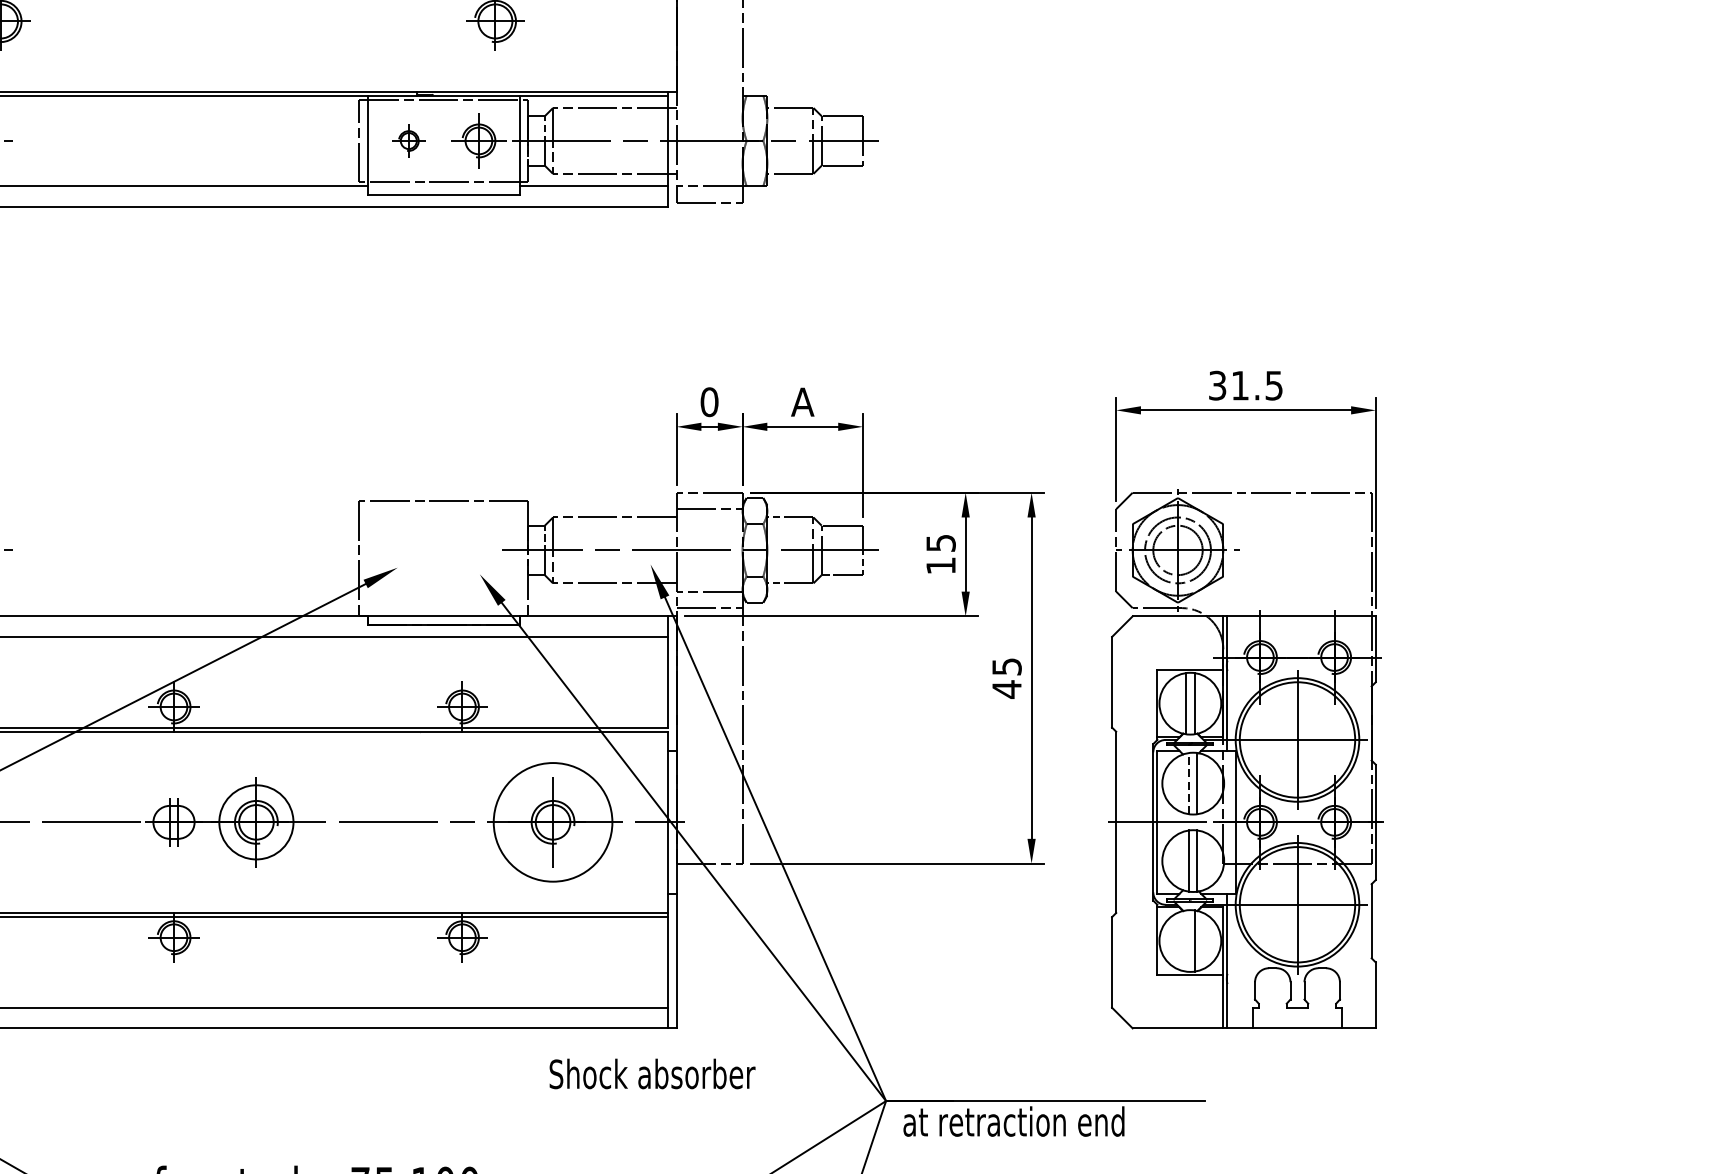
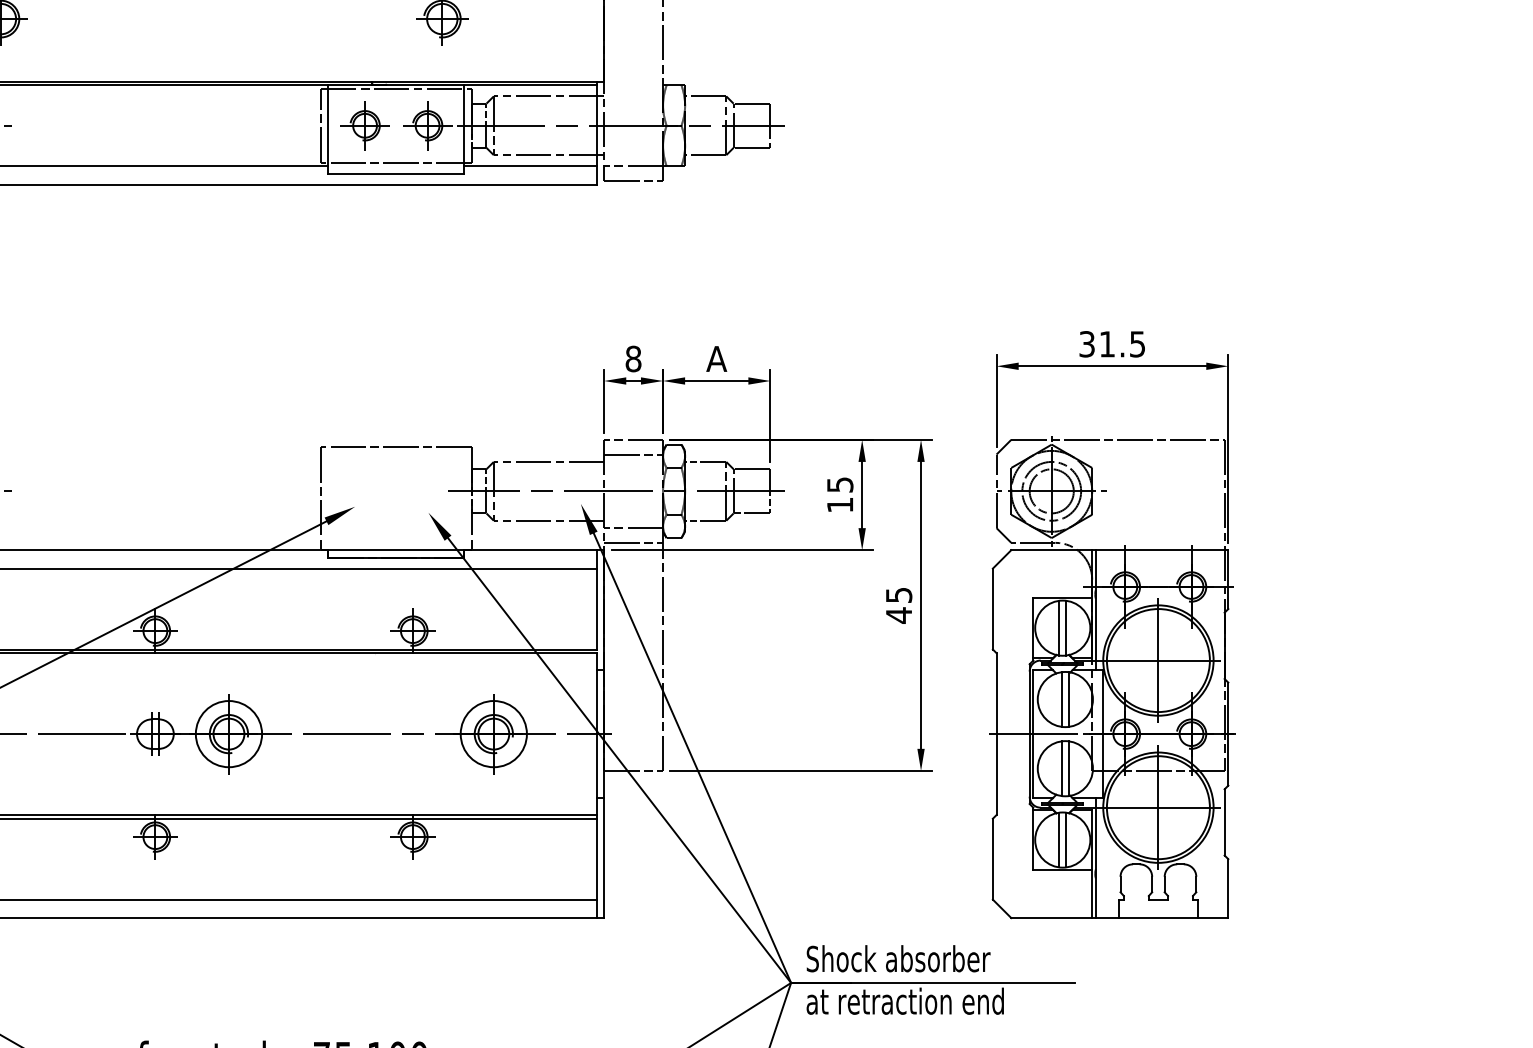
part: (408, 140) -> (364, 125), size x1.67
text: (709, 402) -> (633, 359), 0 -> 8
line: (1188, 783) -> (1061, 699), dashed -> solid
circle: (552, 822) -> (493, 734), size x0.62
line: (1186, 940) -> (1059, 839), added
text: (652, 1073) -> (898, 958), moved

